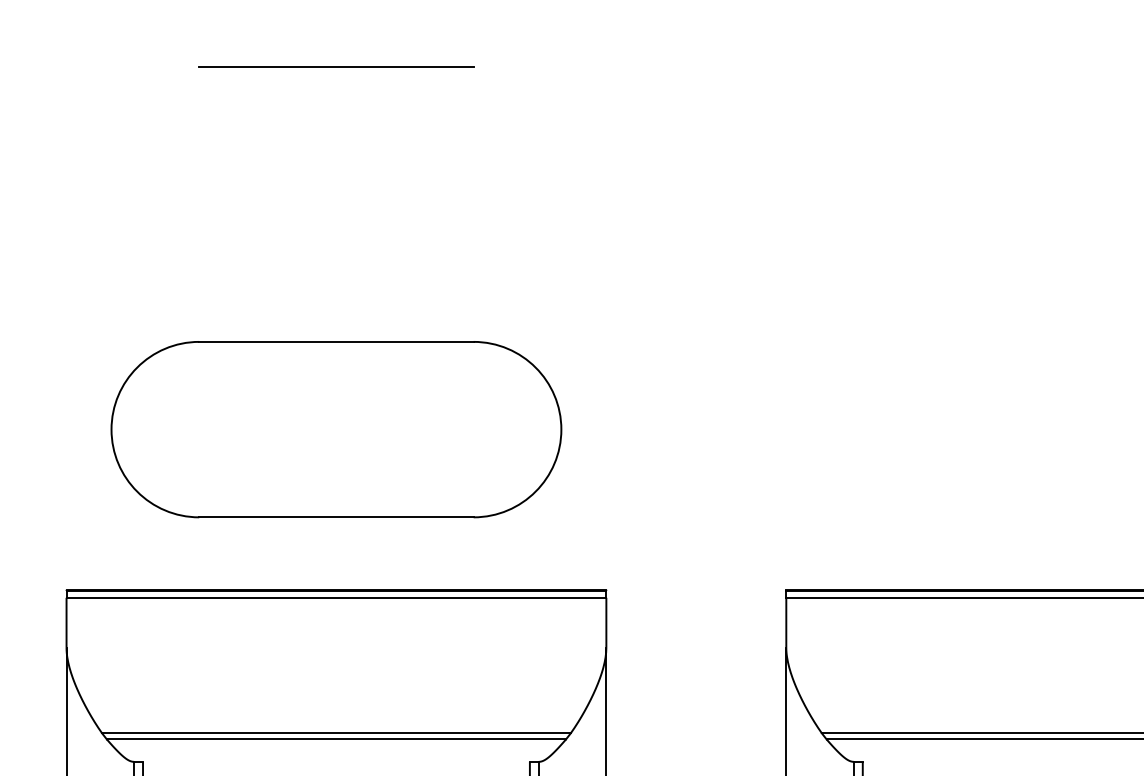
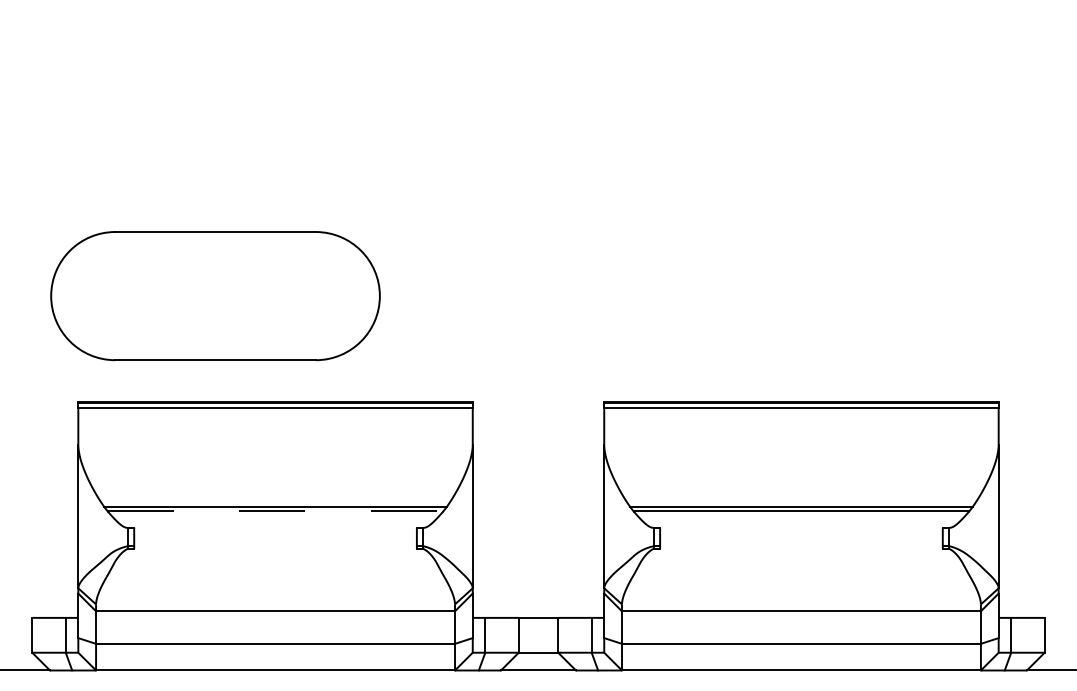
line: (336, 67) -> (275, 20), removed
part: (336, 430) -> (215, 296), moved
line: (336, 739) -> (275, 511), solid -> dashed

